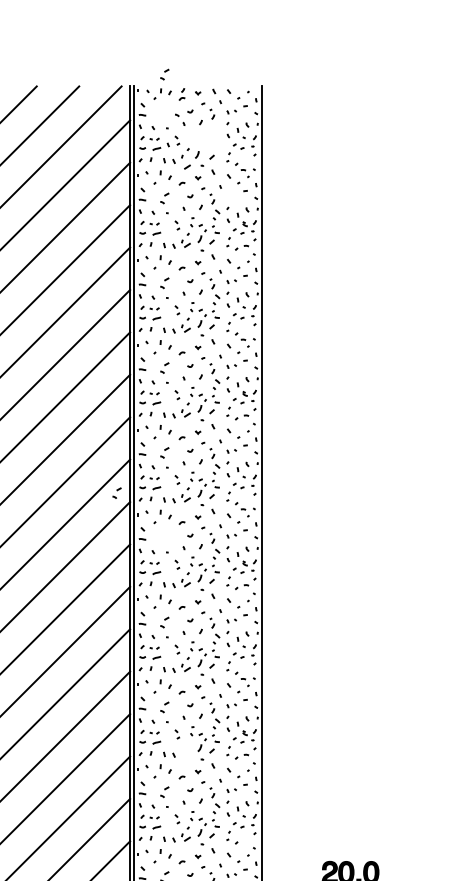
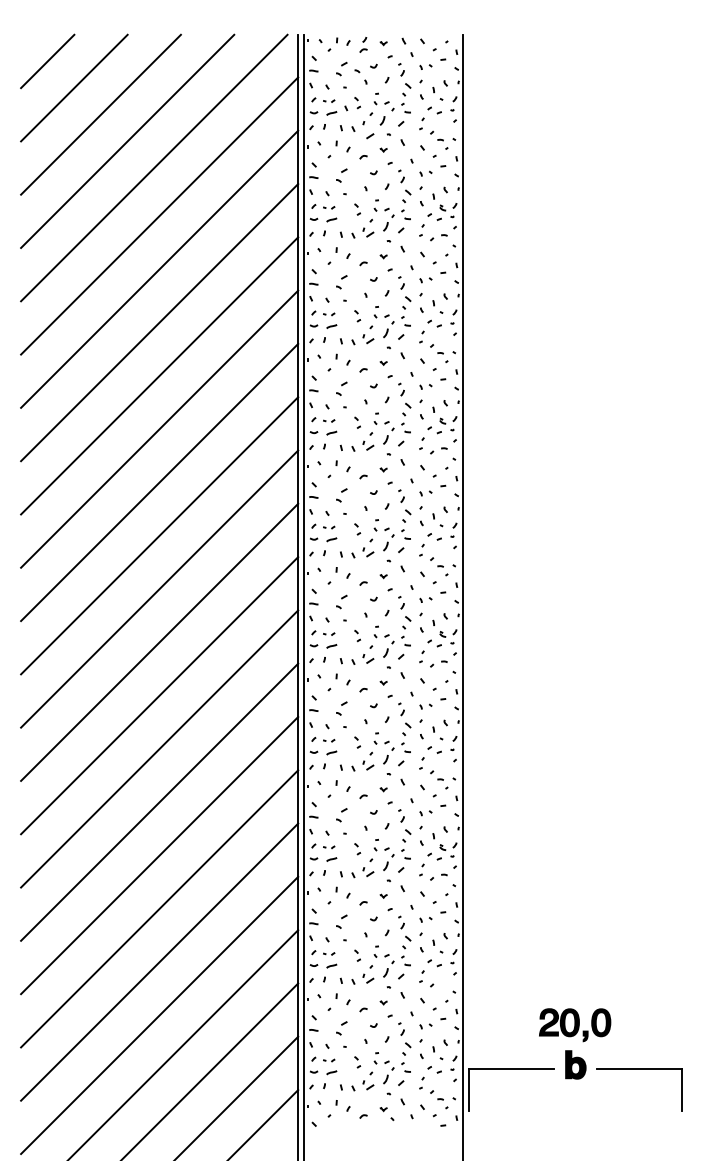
part: (164, 74) -> (341, 68), moved
part: (205, 137) -> (392, 98), added
part: (231, 196) -> (425, 173), added
part: (116, 492) -> (341, 601), moved
part: (186, 749) -> (368, 867), added

